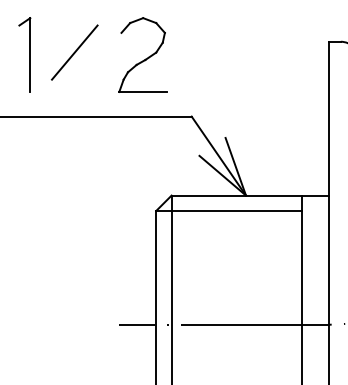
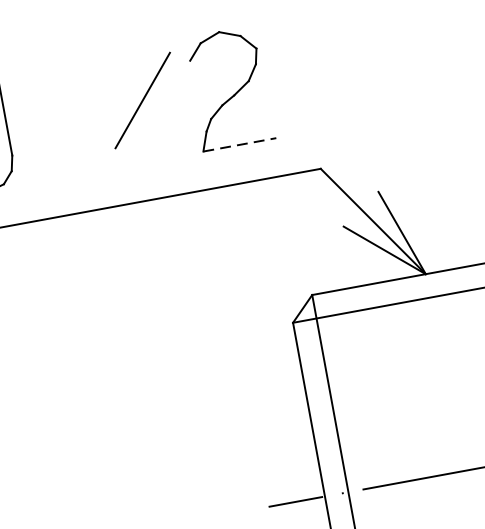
line: (74, 52) -> (142, 100), moved
part: (24, 54) -> (48, 120), removed
line: (143, 91) -> (240, 144), solid -> dashed

